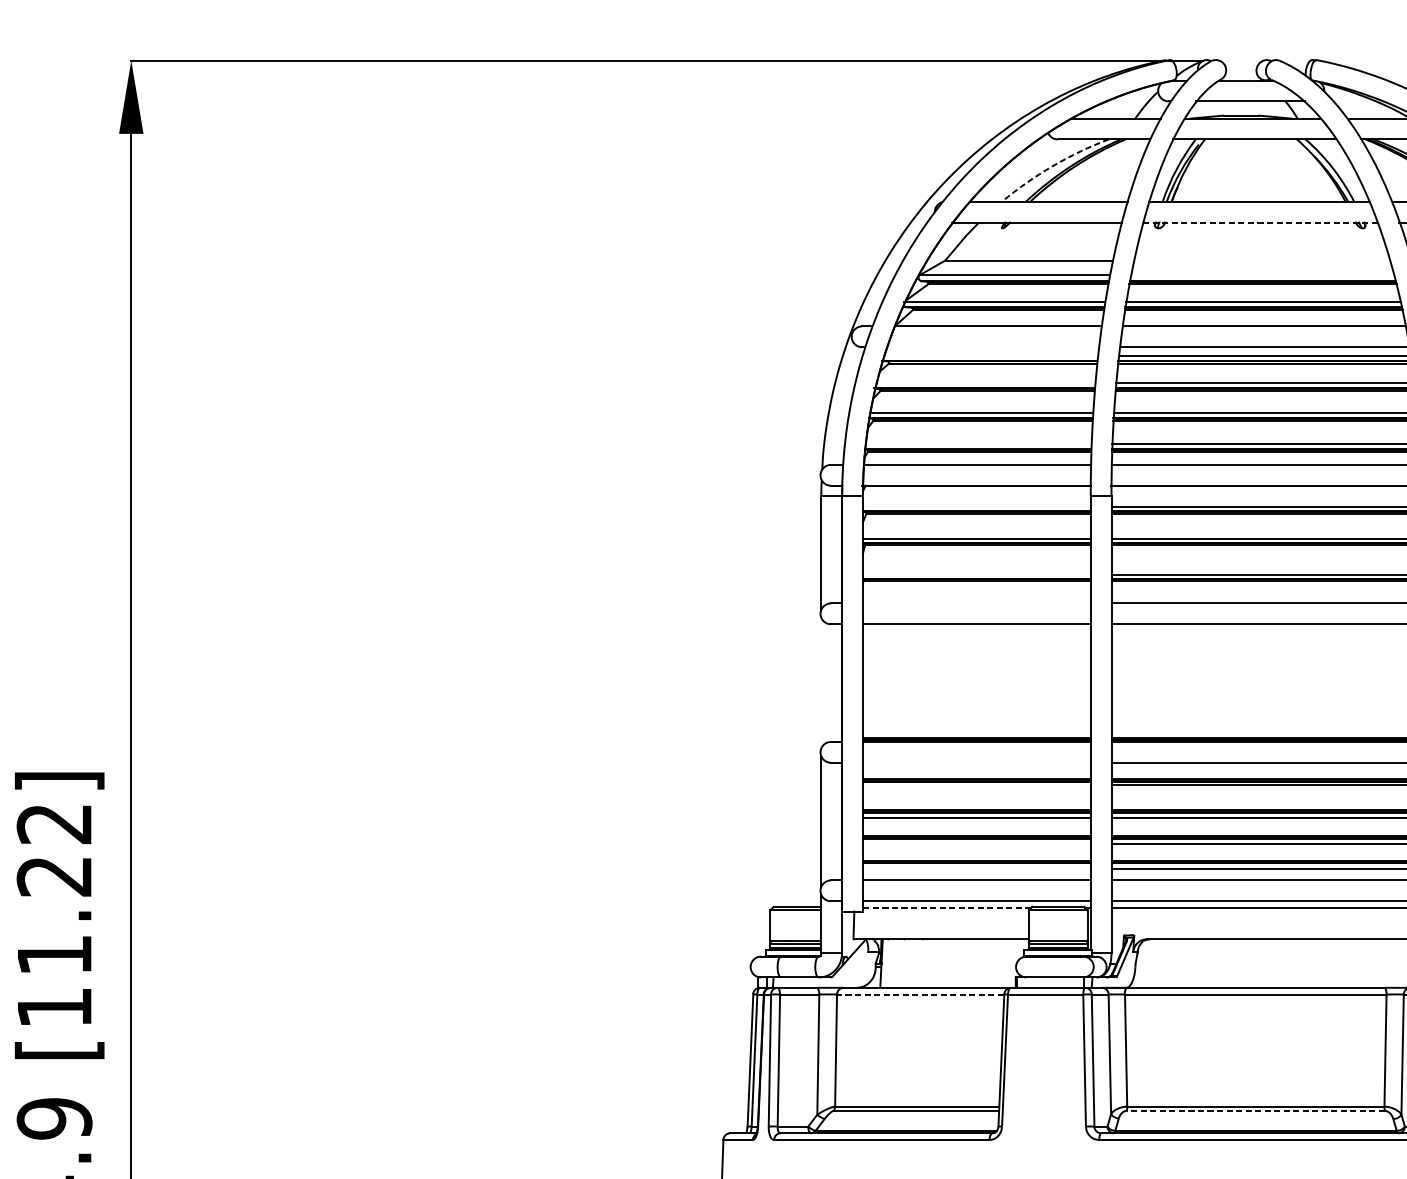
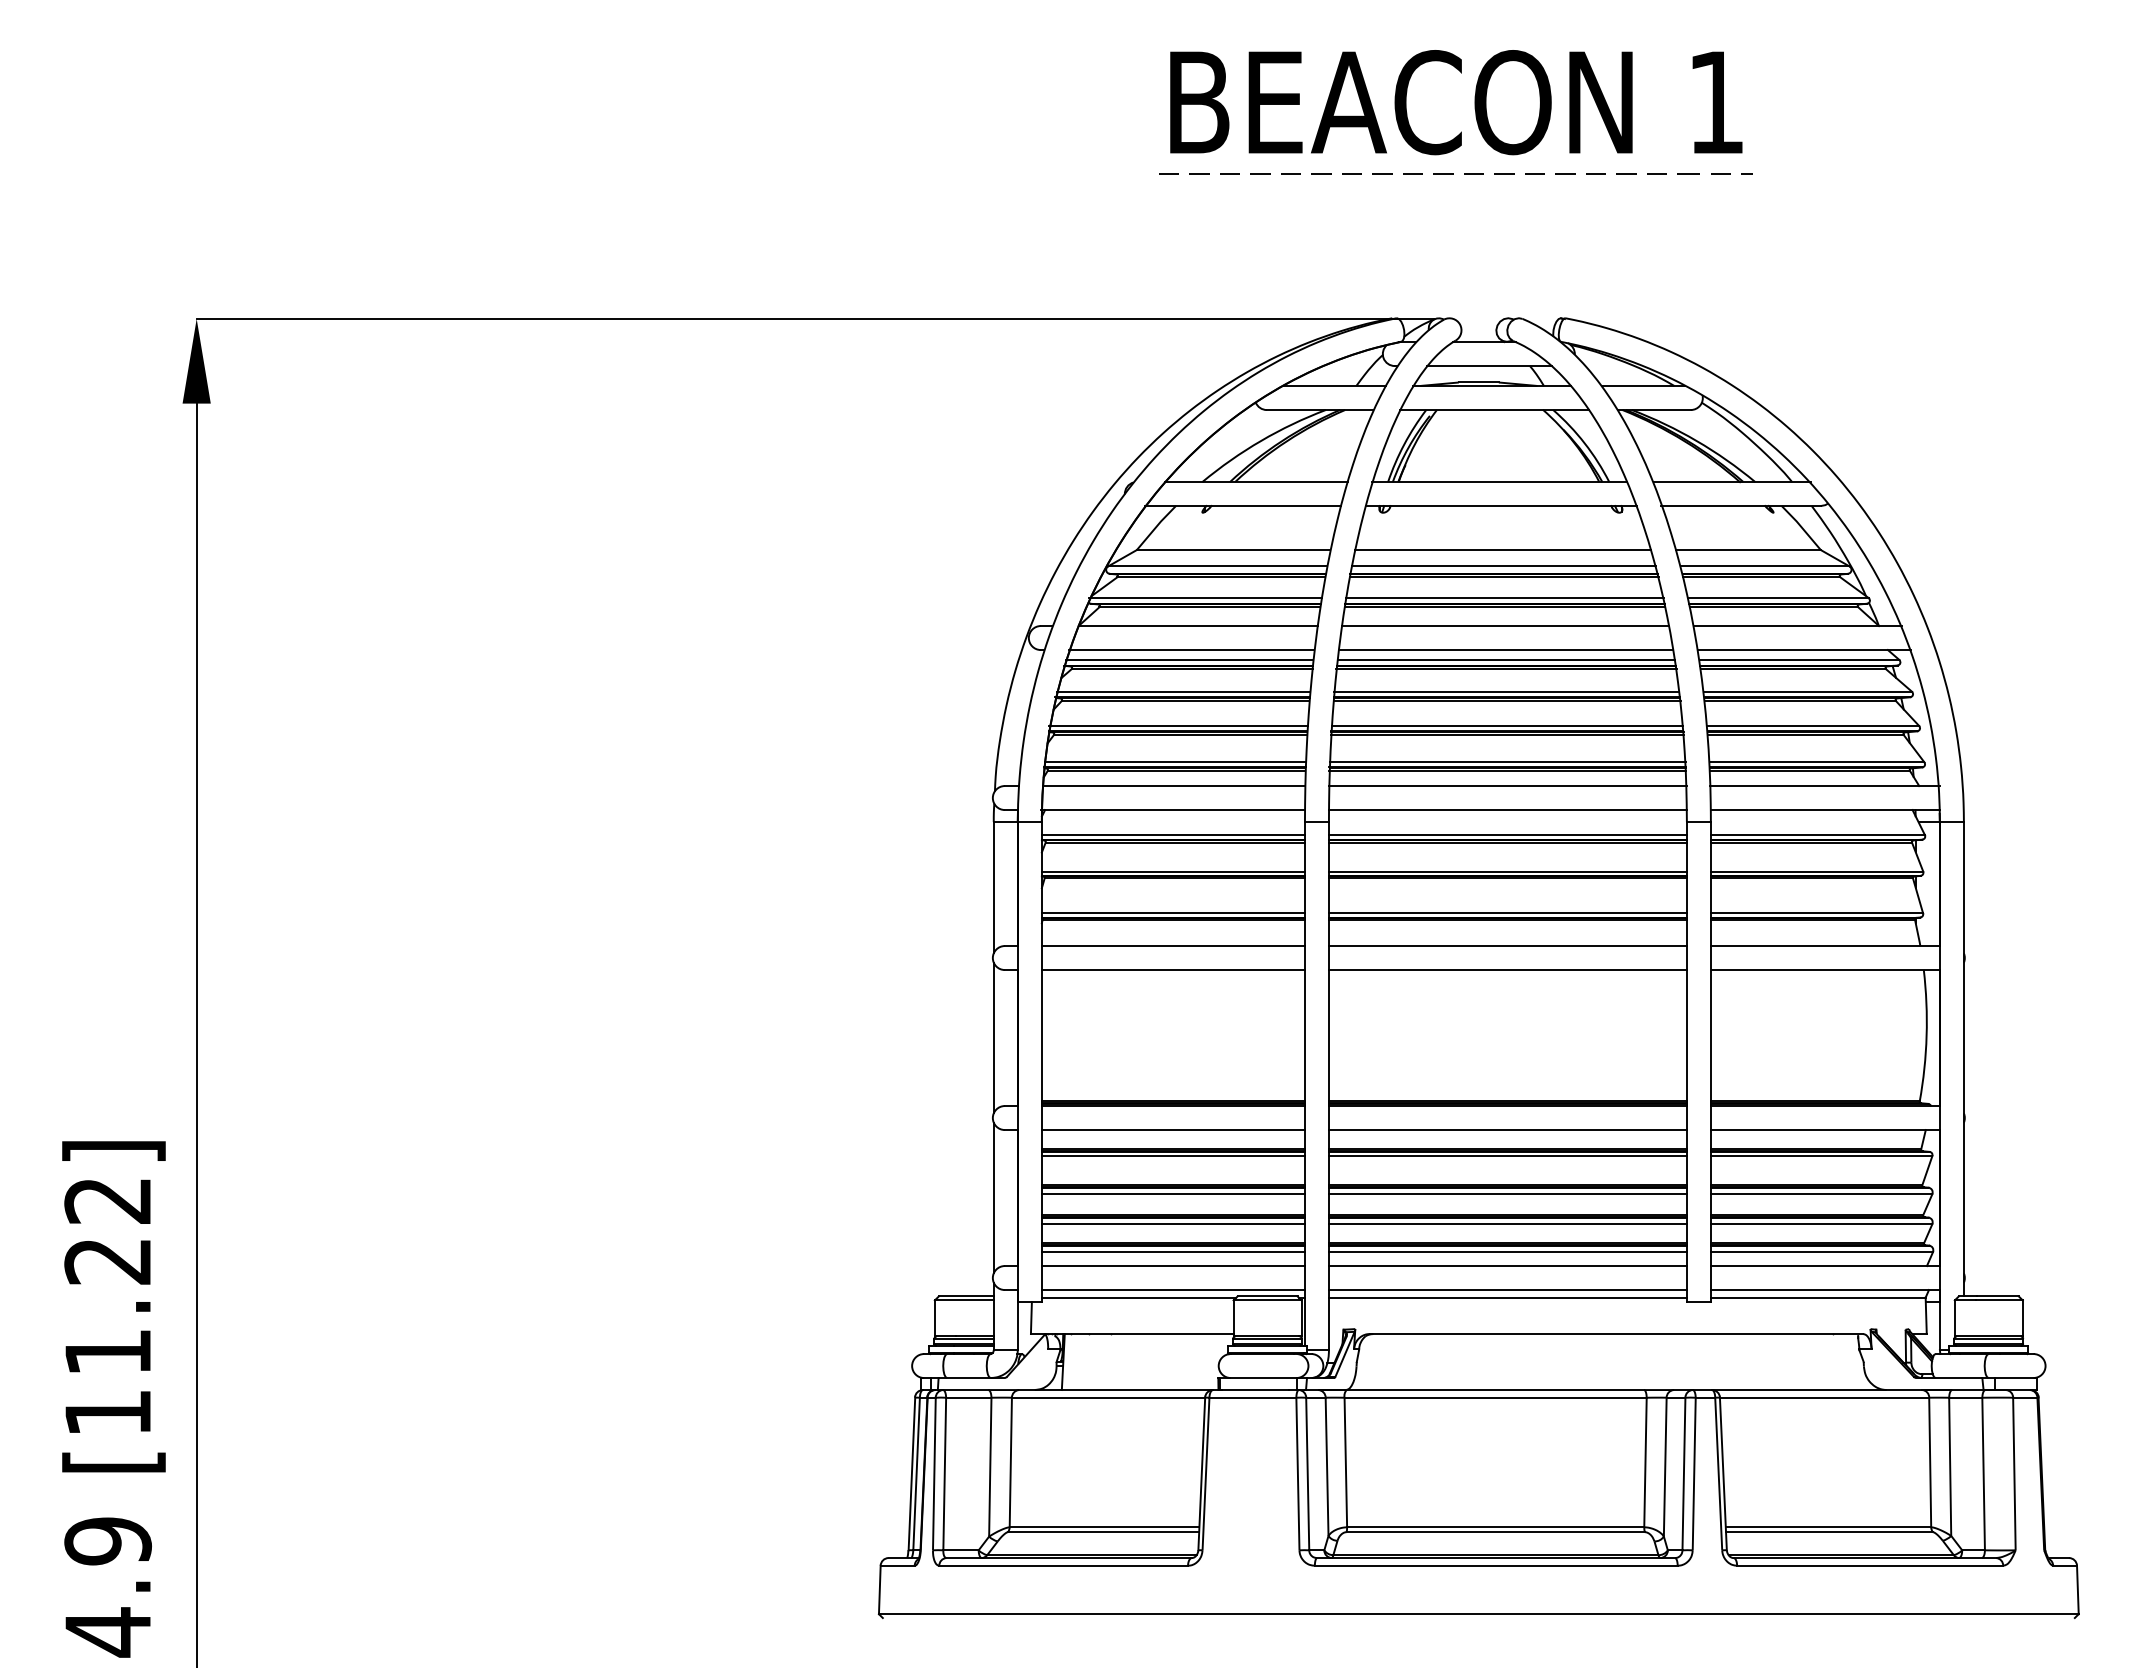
arc: (1053, 165) -> (1261, 440), dashed -> solid
line: (1260, 222) -> (1501, 506), dashed -> solid
line: (1262, 261) -> (1503, 550), added
line: (1262, 274) -> (1503, 566), added
line: (992, 347) -> (1191, 650), added
line: (990, 355) -> (1189, 659), added
line: (985, 383) -> (1183, 691), added
line: (977, 444) -> (1174, 762), added
line: (976, 507) -> (1172, 835), added
line: (976, 575) -> (1172, 913), added
line: (976, 603) -> (1173, 946), added
line: (821, 682) -> (993, 1037), added
line: (976, 763) -> (1172, 1130), added
line: (976, 785) -> (1172, 1156), added
line: (976, 844) -> (1172, 1224), added
line: (976, 868) -> (1172, 1252), added
line: (946, 907) -> (1138, 1297), dashed -> solid
line: (919, 994) -> (1107, 1397), dashed -> solid
line: (1255, 1111) -> (1495, 1532), dashed -> solid

